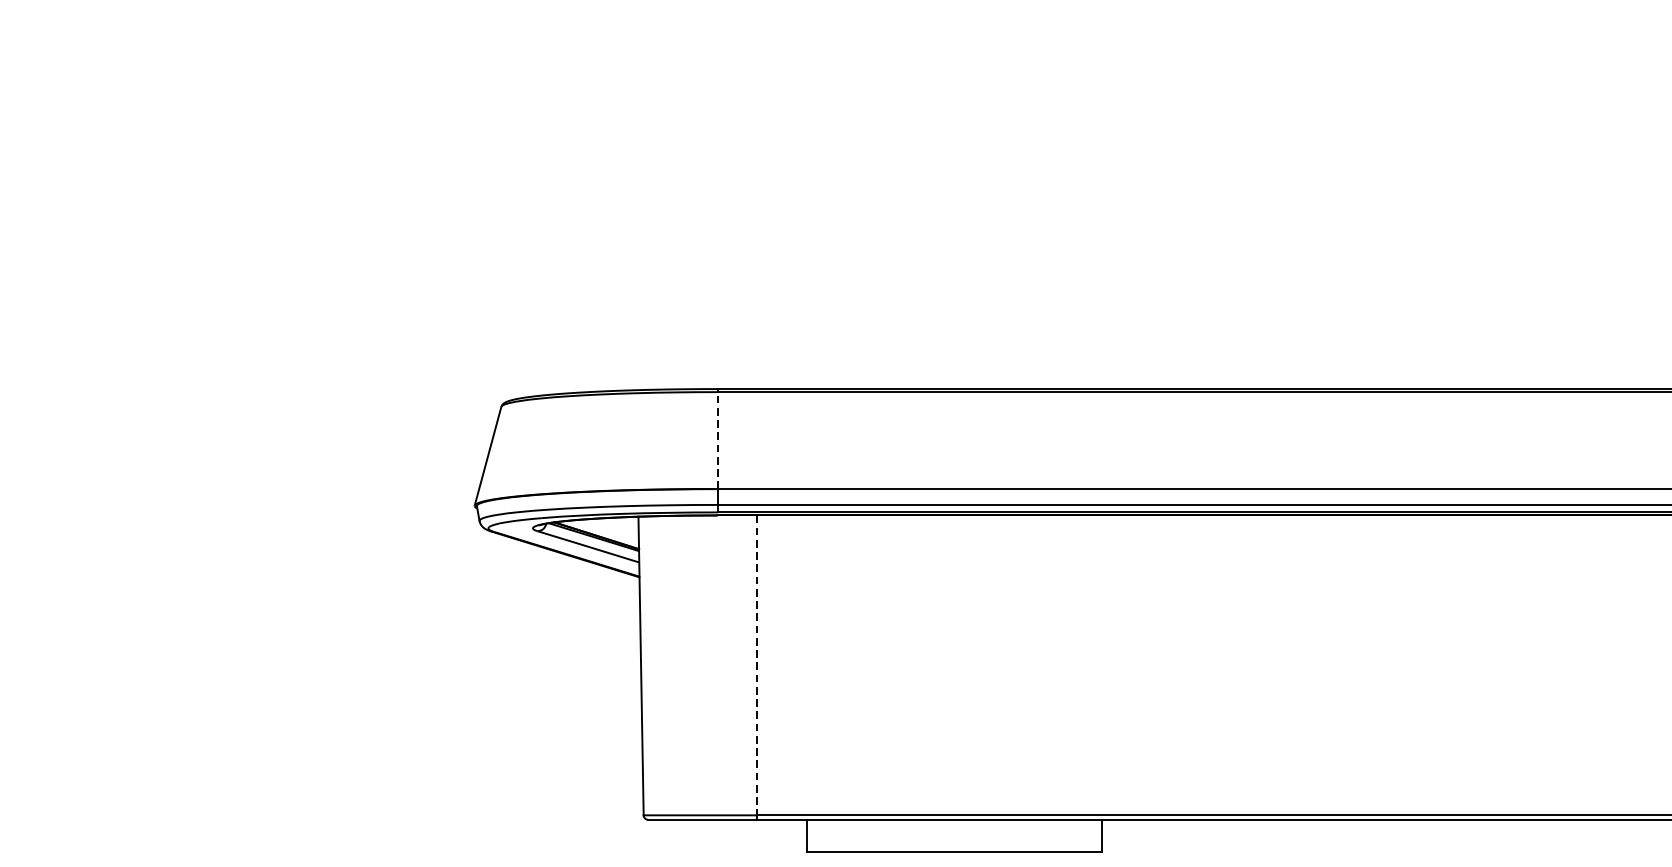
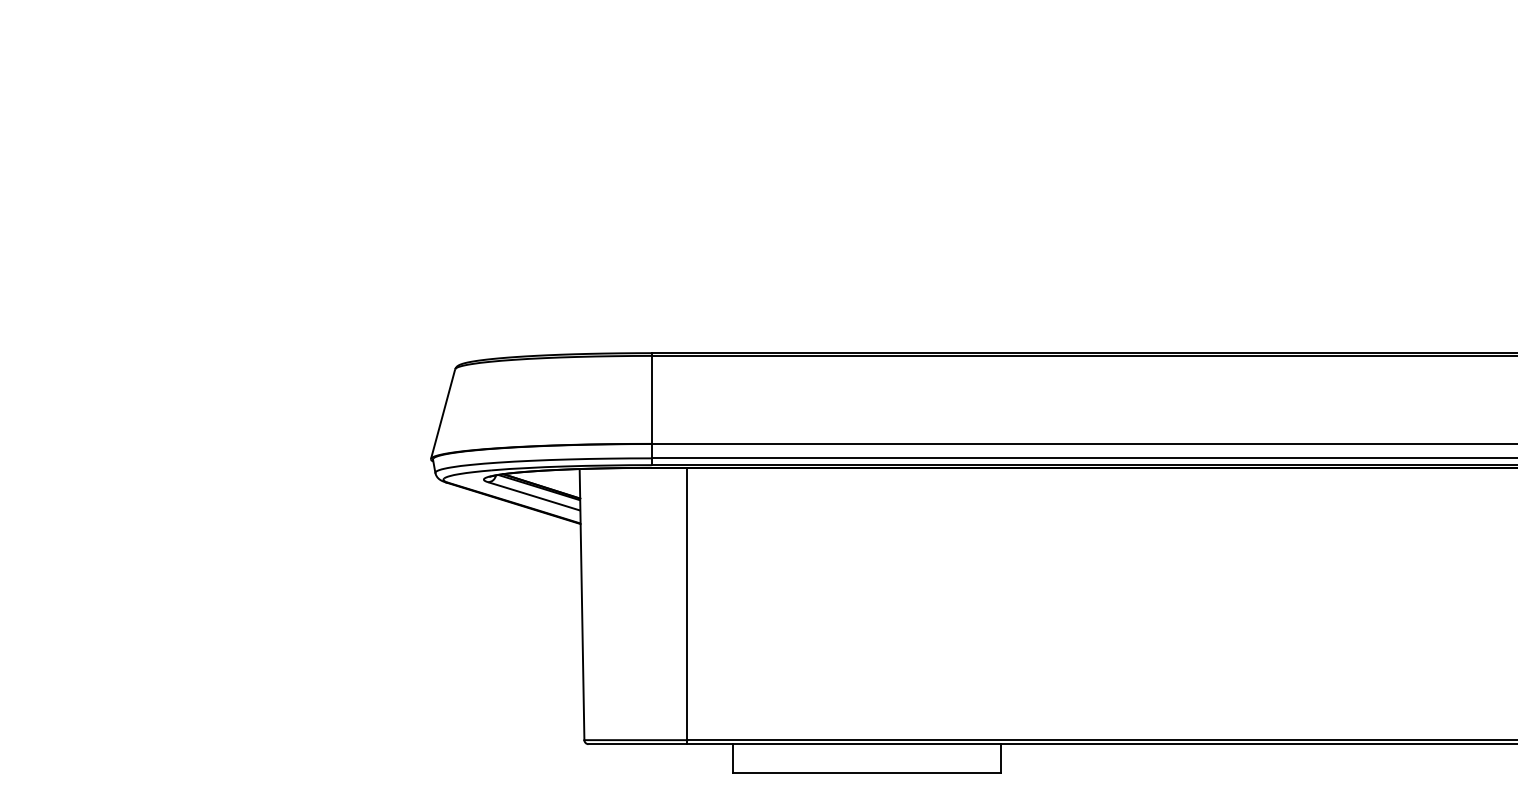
line: (717, 439) -> (651, 398), dashed -> solid
line: (757, 665) -> (687, 604), dashed -> solid

